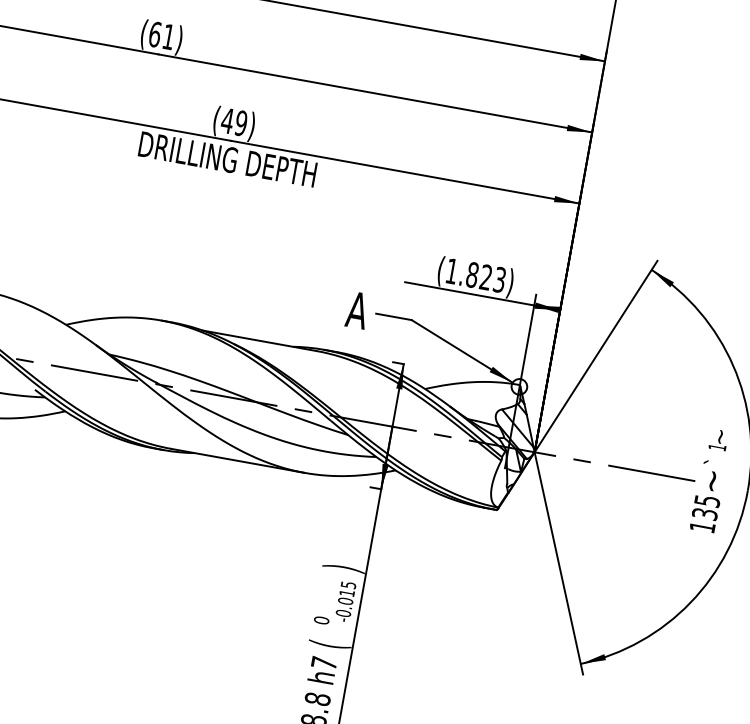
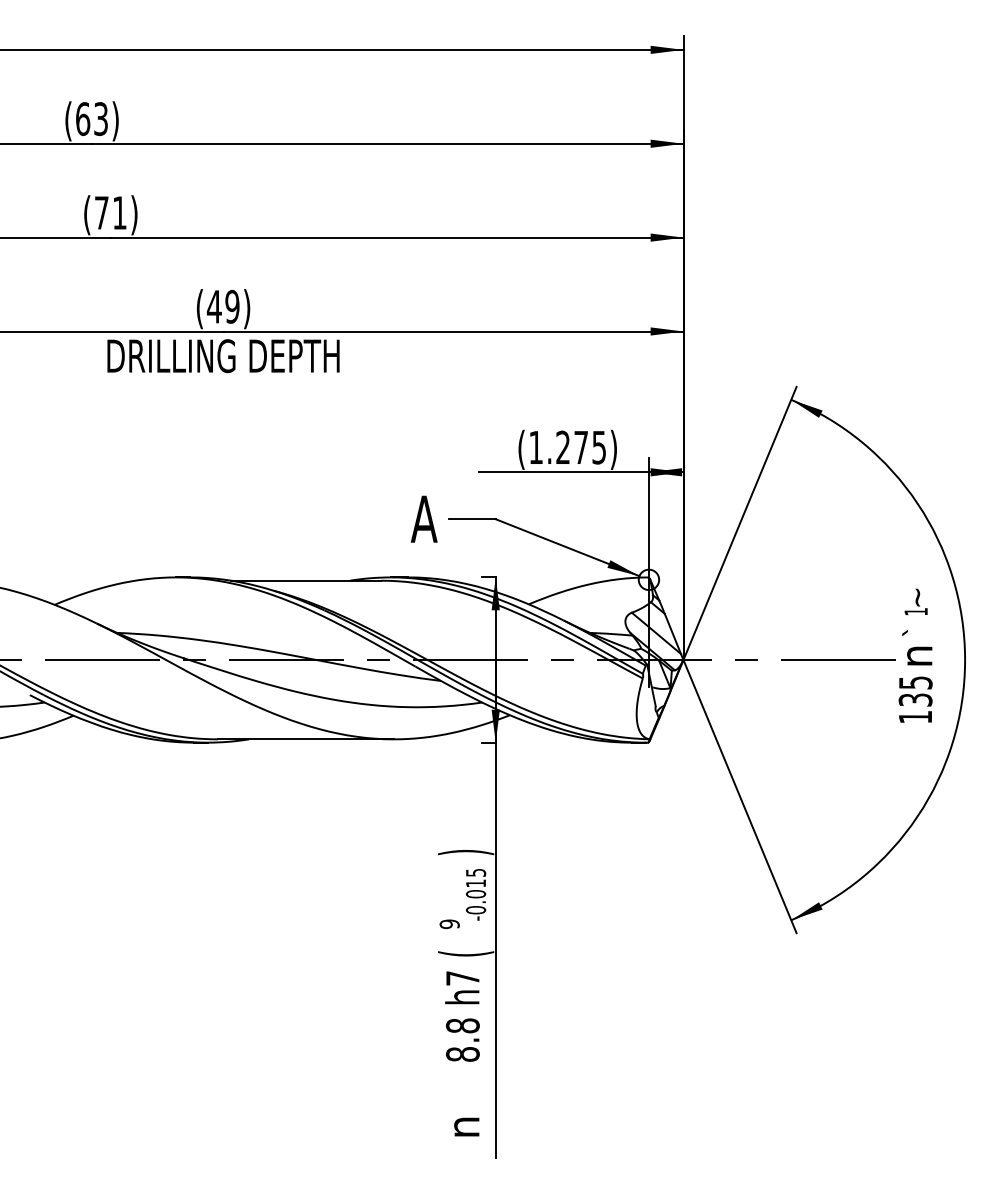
text: (154, 34) -> (101, 212), (61) -> (71)
text: (486, 277) -> (581, 447), (1.823) -> (1.275)
text: (713, 480) -> (919, 655), ~ -> n
text: (321, 620) -> (449, 924), 0 -> 9

